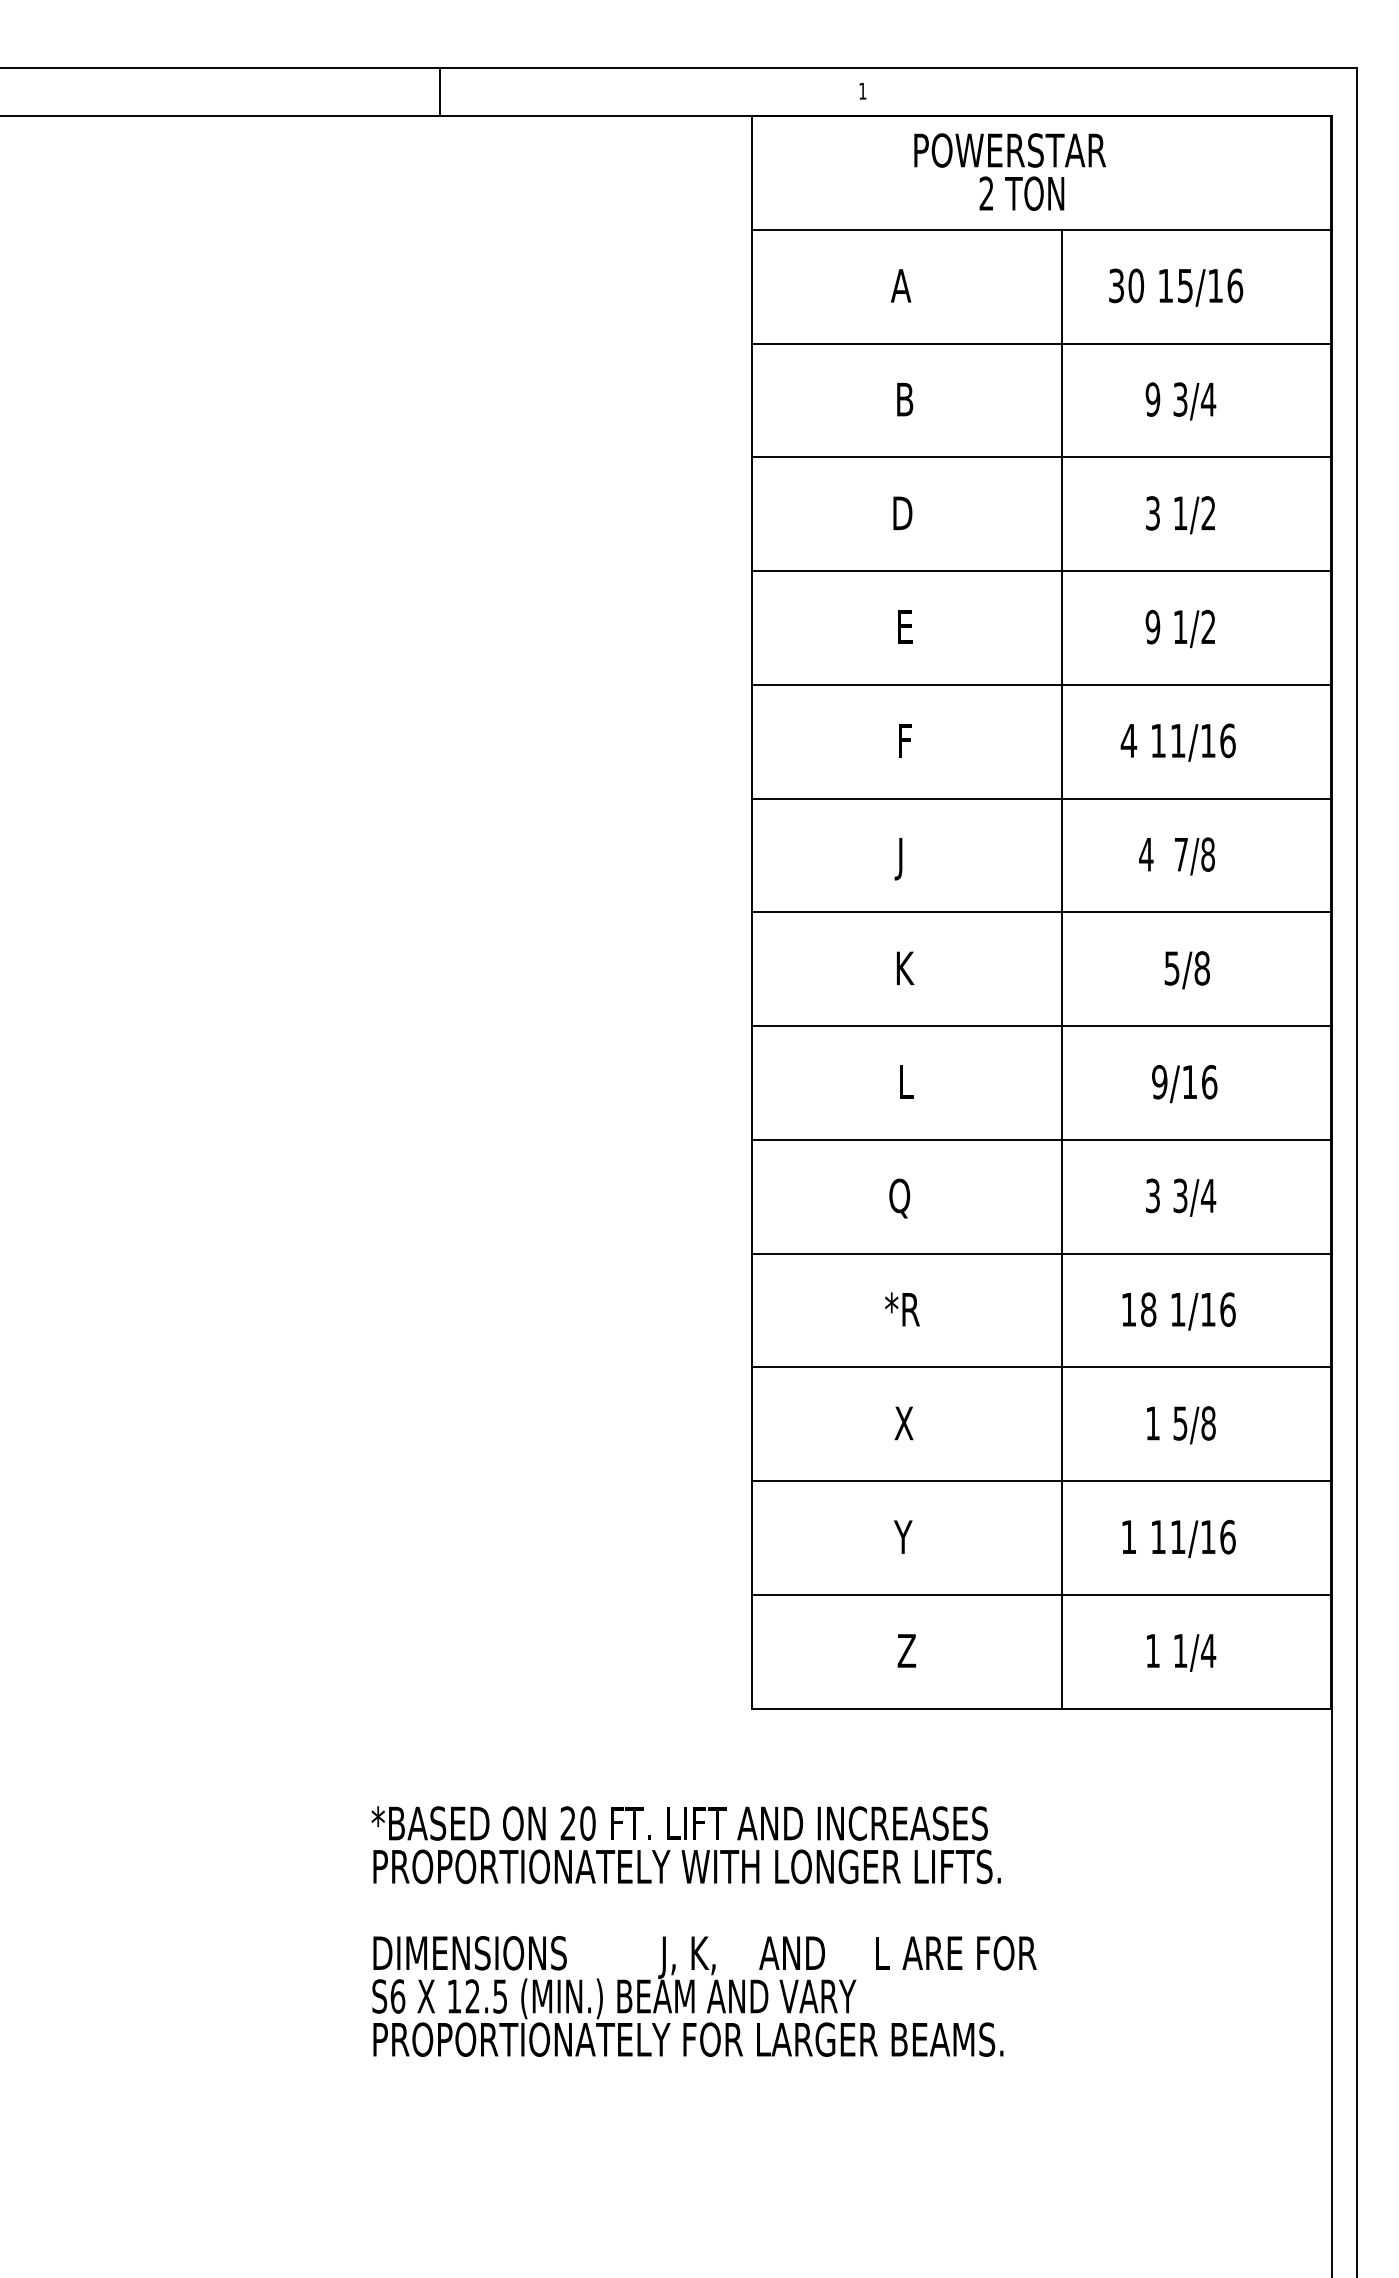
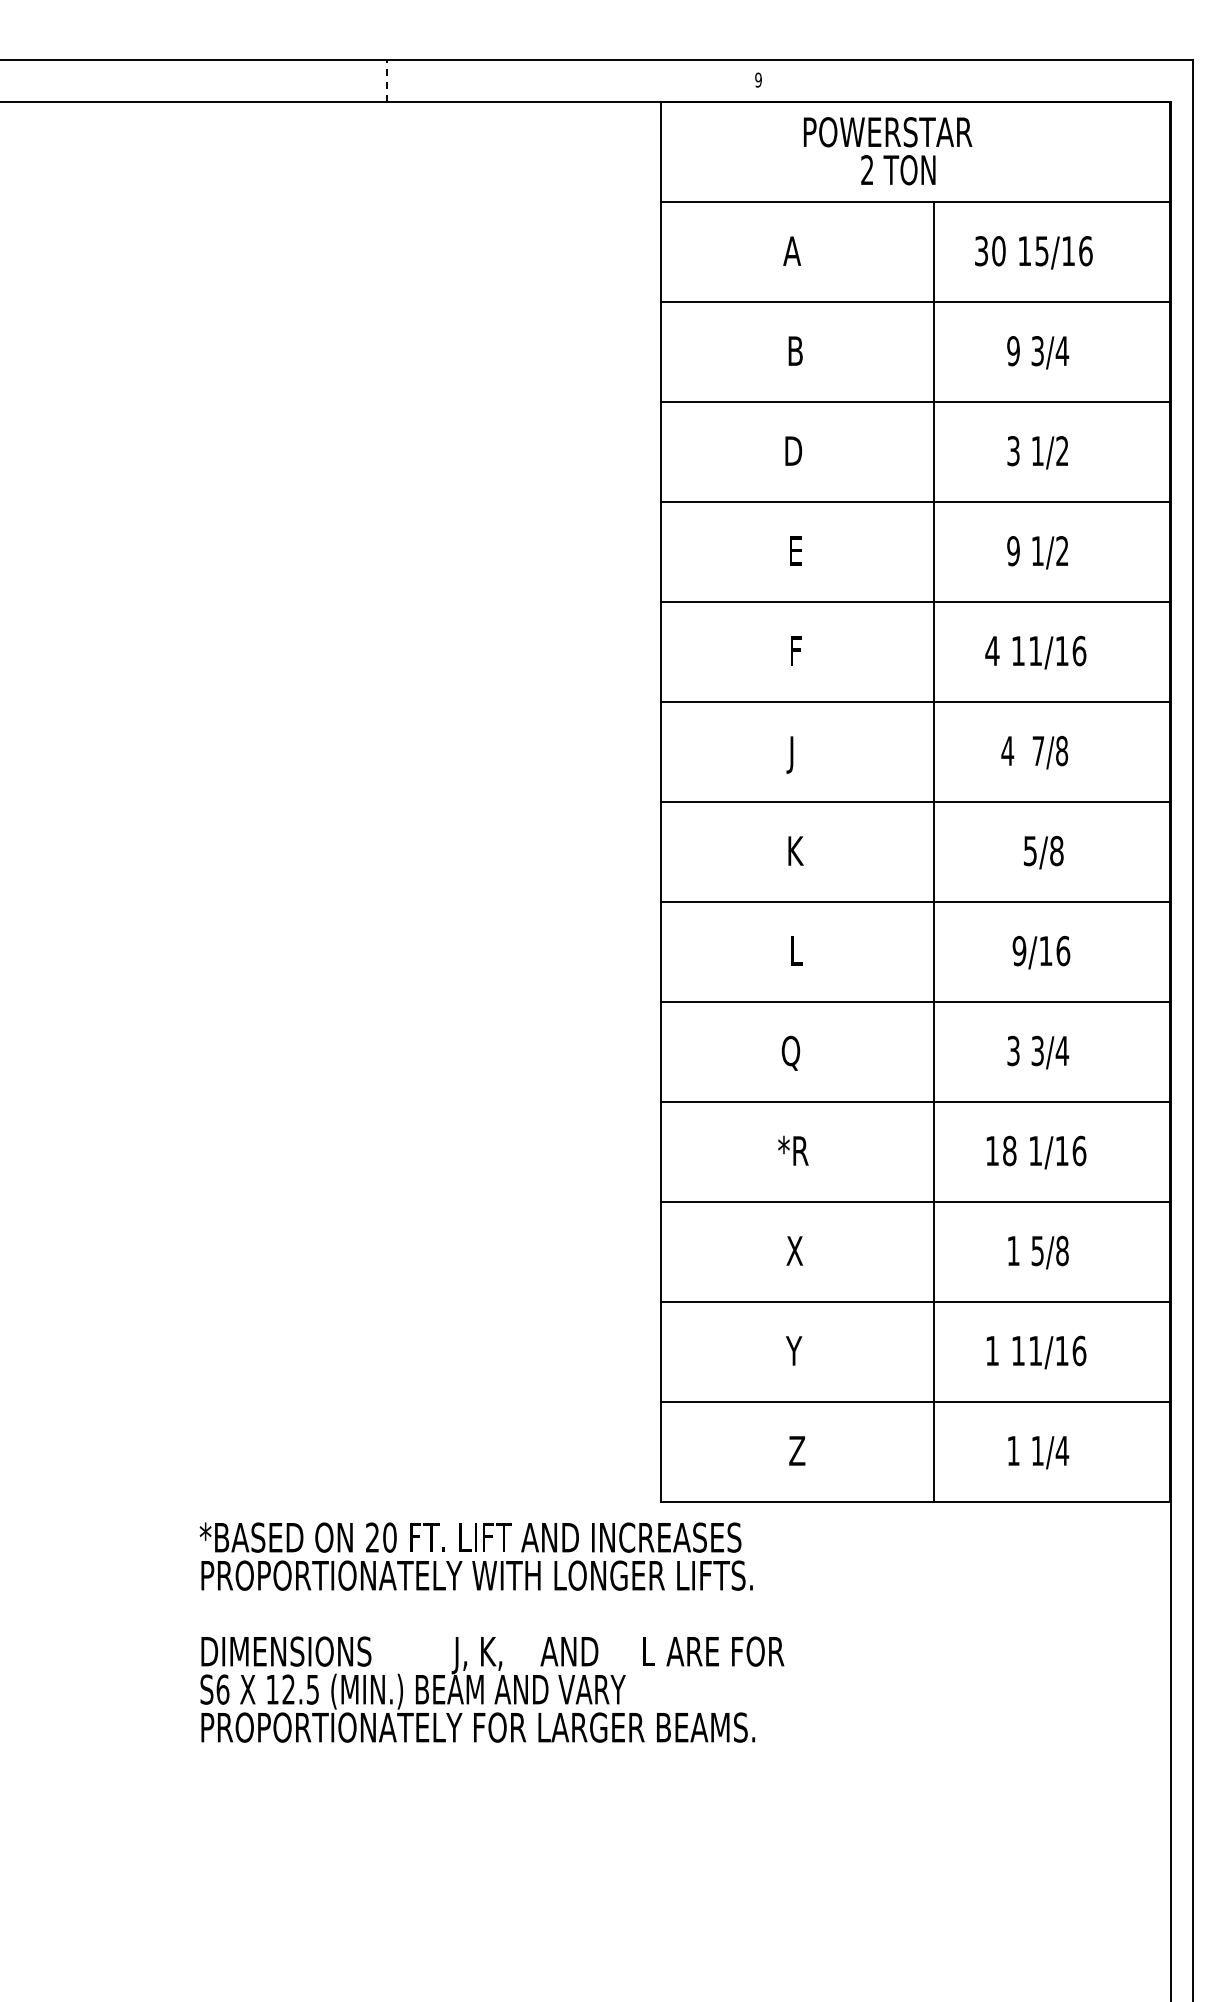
text: (862, 90) -> (758, 79), 1 -> 9
line: (439, 91) -> (386, 80), solid -> dashed
text: (703, 1931) -> (491, 1632), moved

